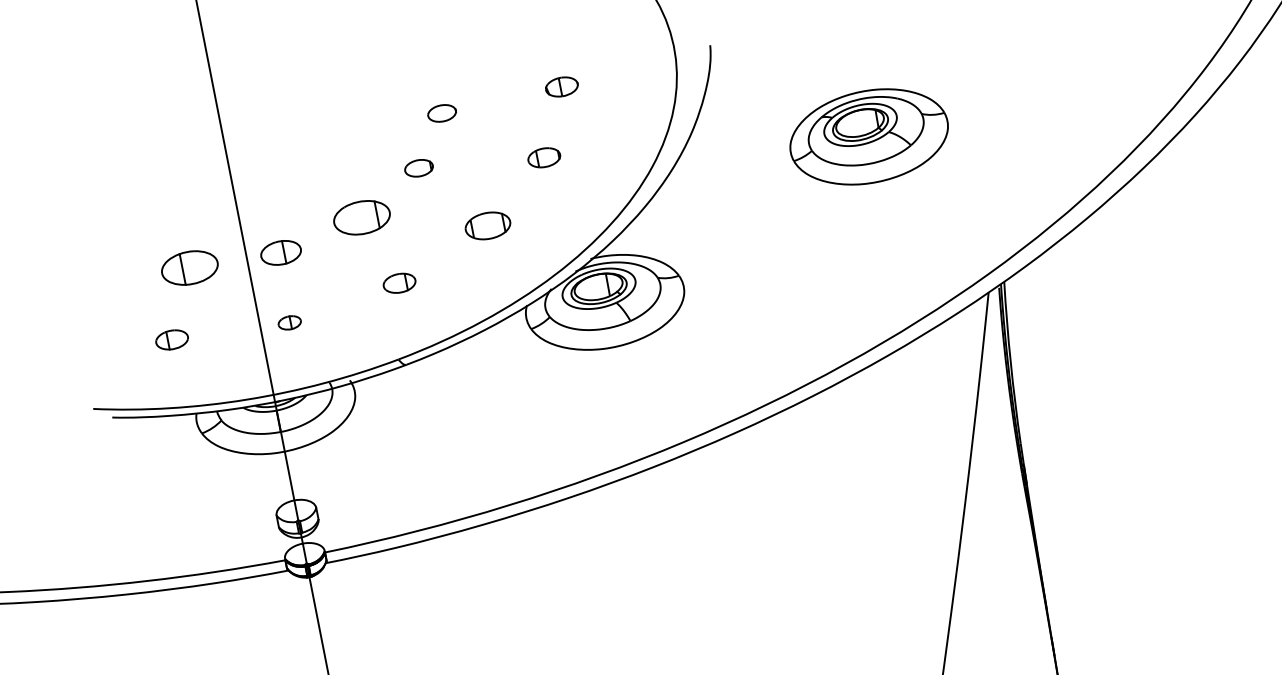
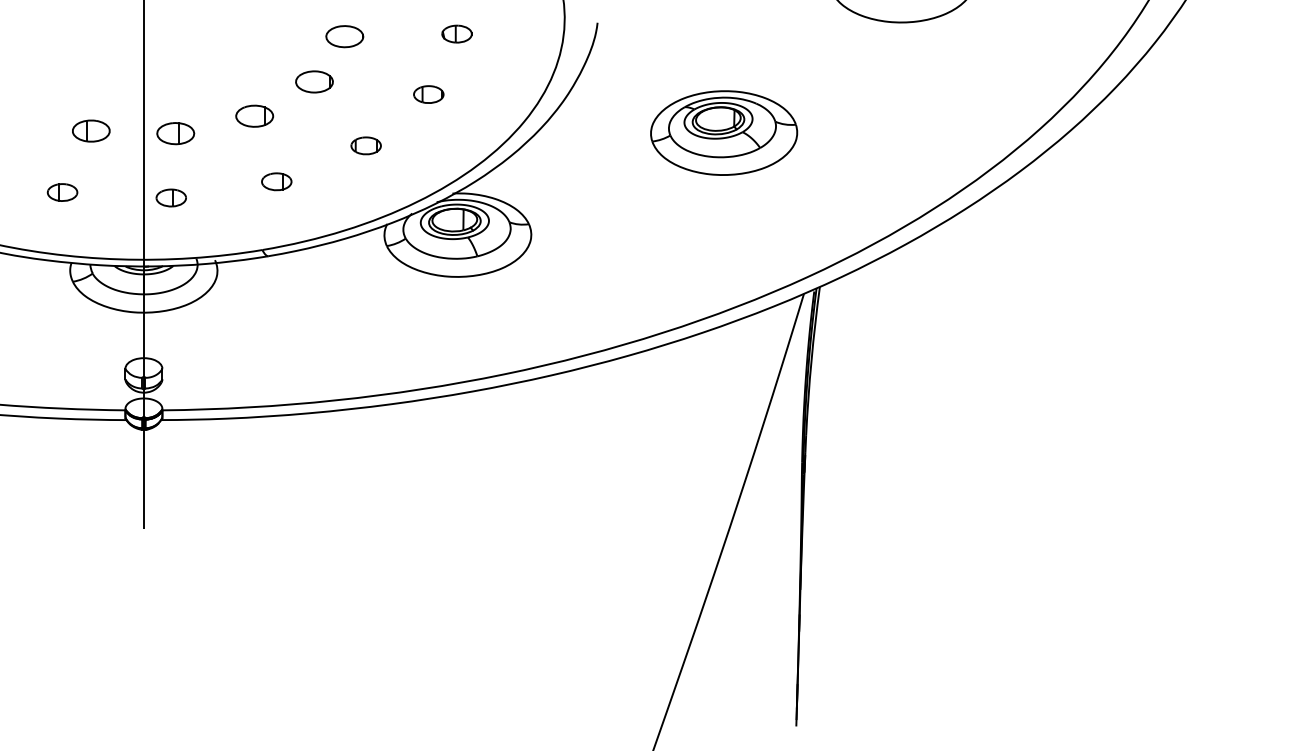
part: (441, 113) -> (344, 36), size x1.43
part: (418, 167) -> (314, 81), size x1.43
part: (361, 216) -> (254, 115), size x0.71
part: (487, 225) -> (365, 145), size x0.71
part: (190, 267) -> (91, 130), size x0.71
part: (288, 322) -> (170, 197), size x1.43

